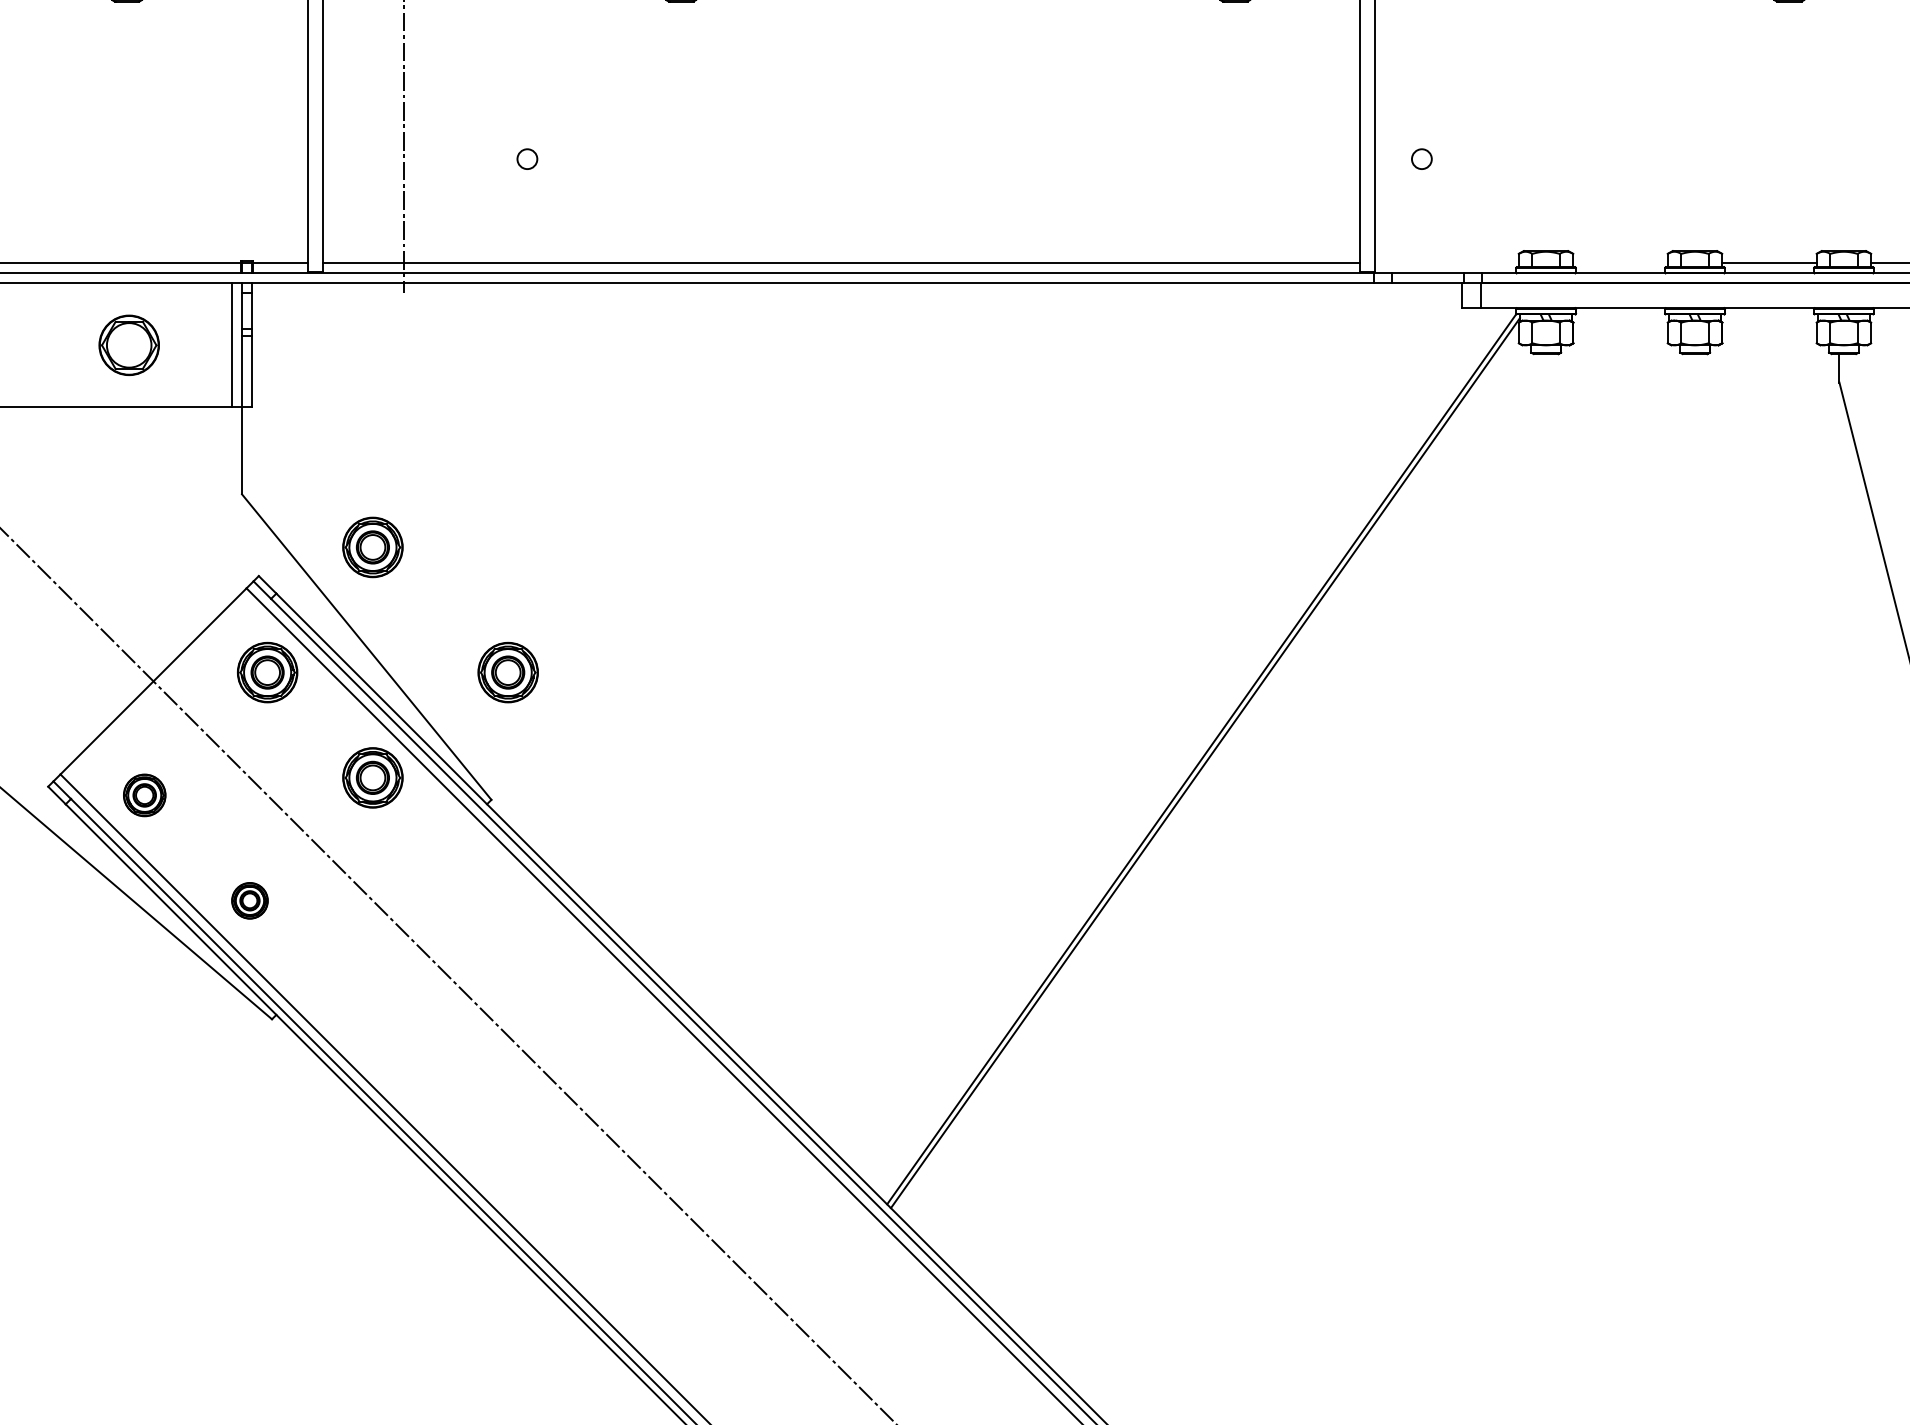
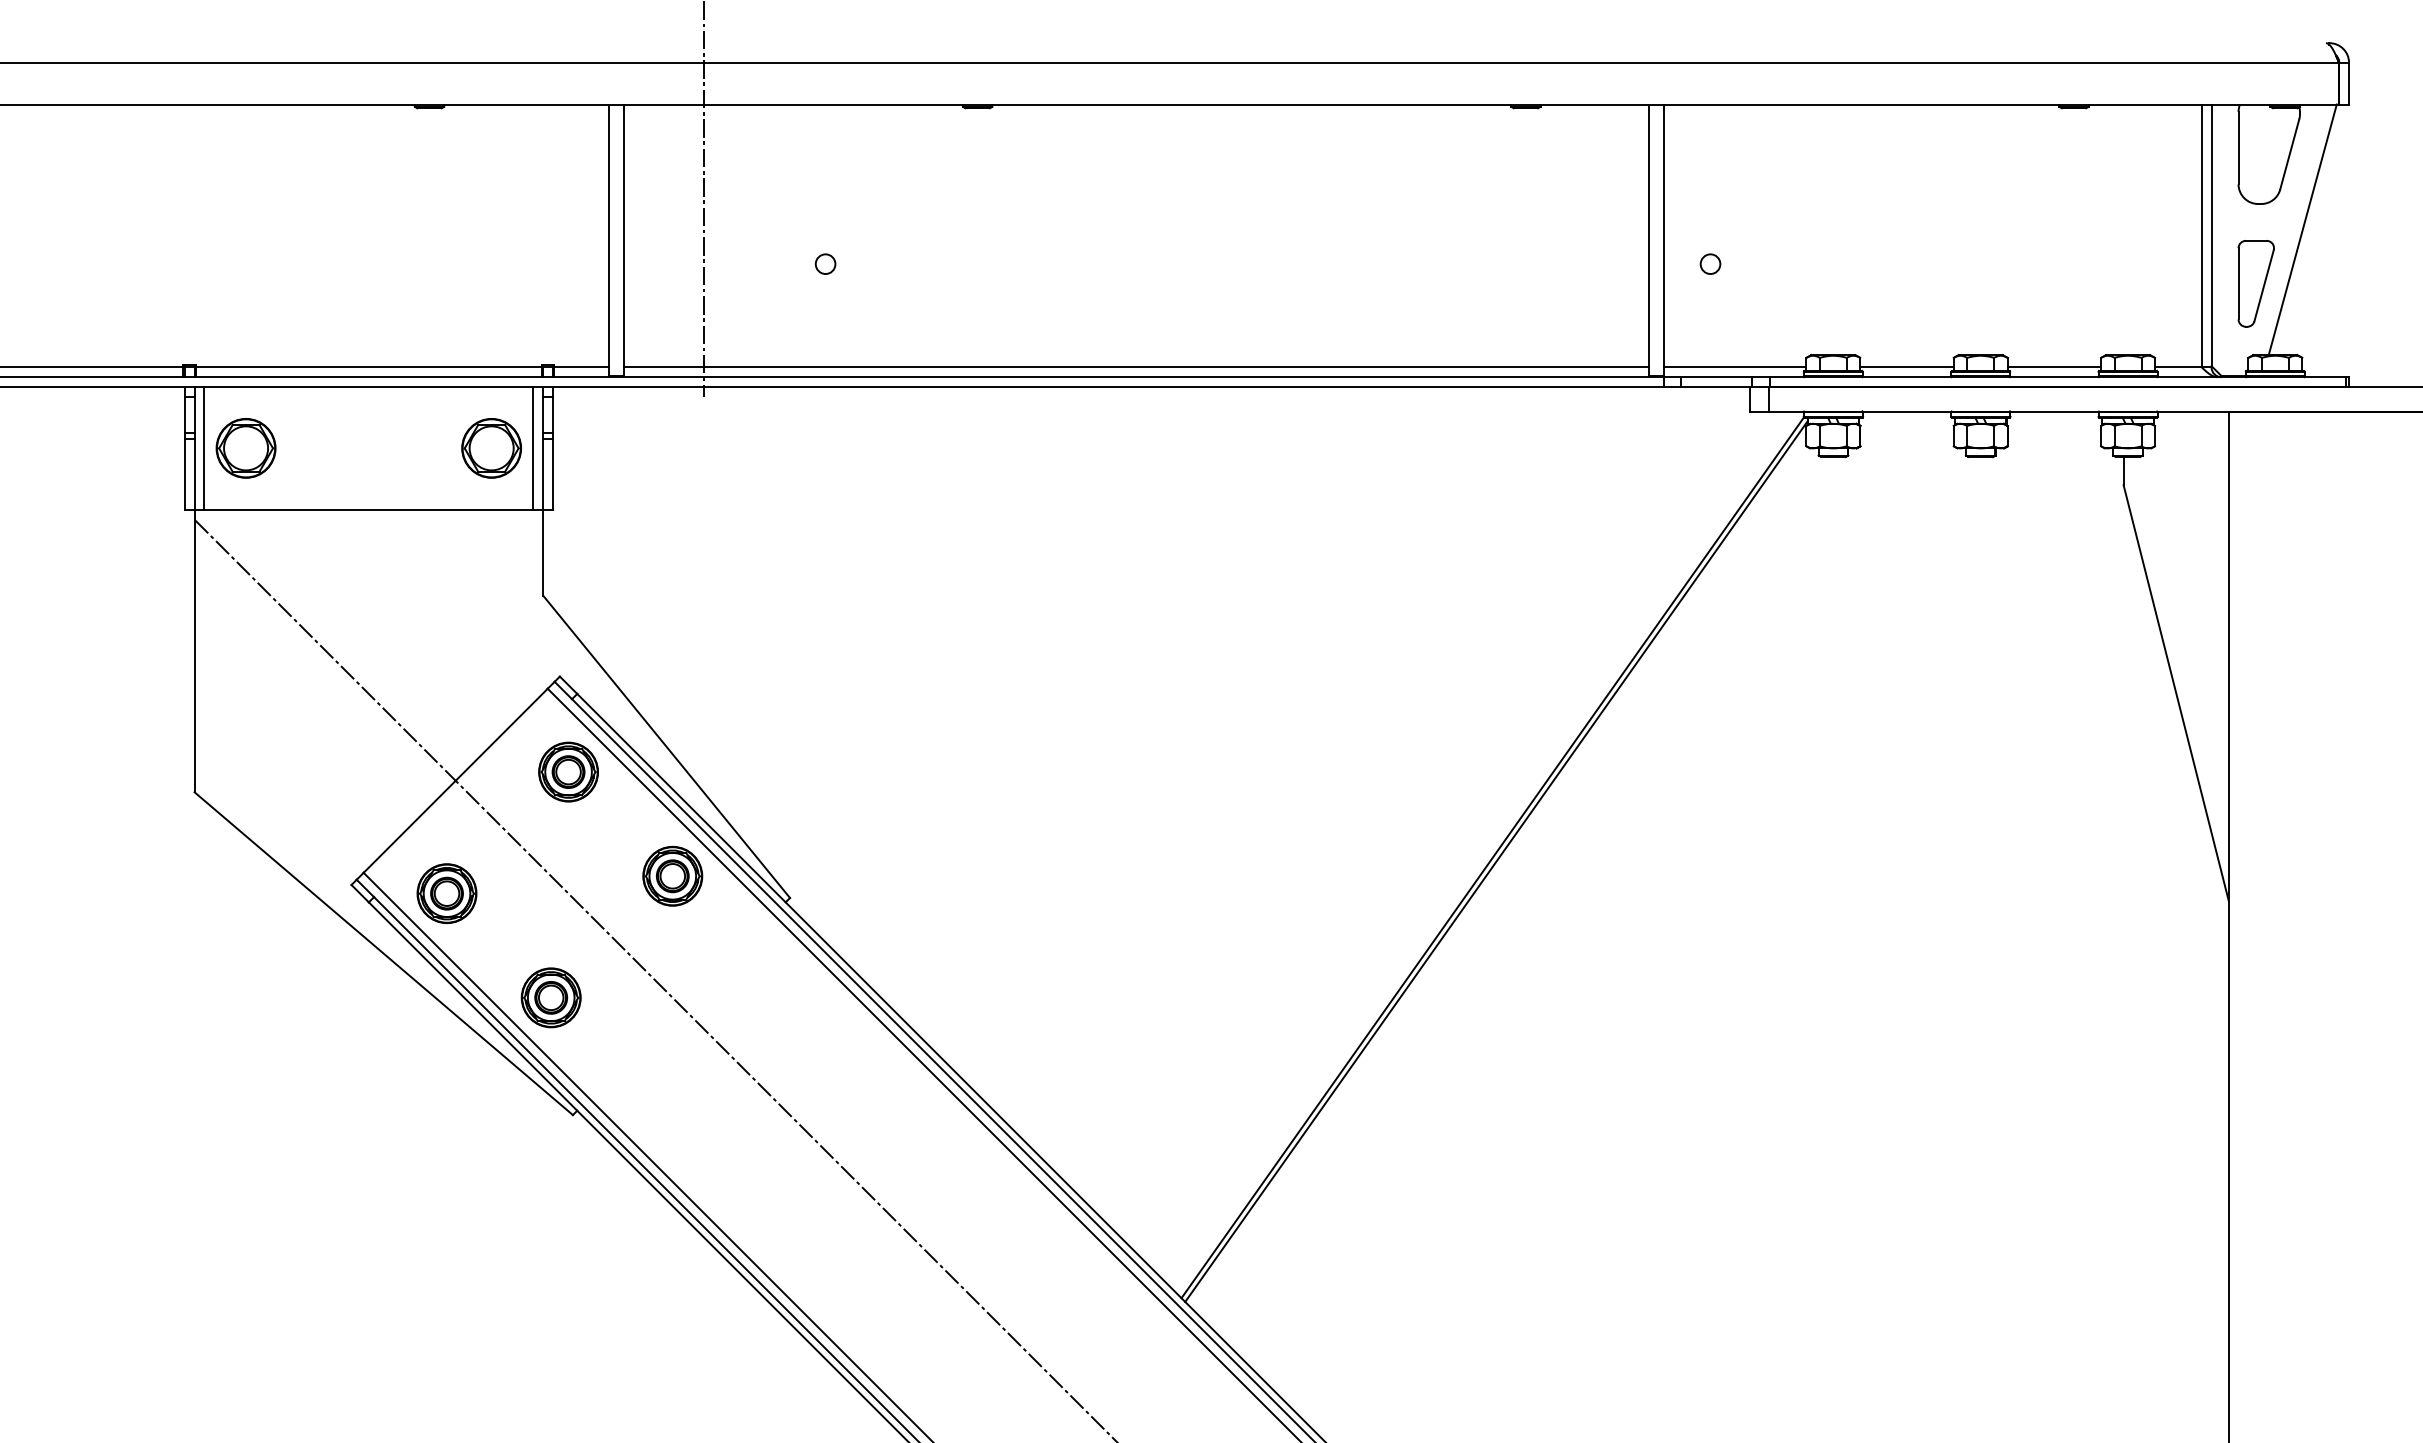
line: (1446, 263) -> (1734, 367), added
line: (1619, 263) -> (1906, 367), added
part: (129, 345) -> (491, 448), moved
part: (372, 546) -> (672, 647), removed
part: (508, 671) -> (806, 771), removed
part: (144, 795) -> (446, 893), size x1.43
part: (249, 900) -> (550, 997), size x1.67

